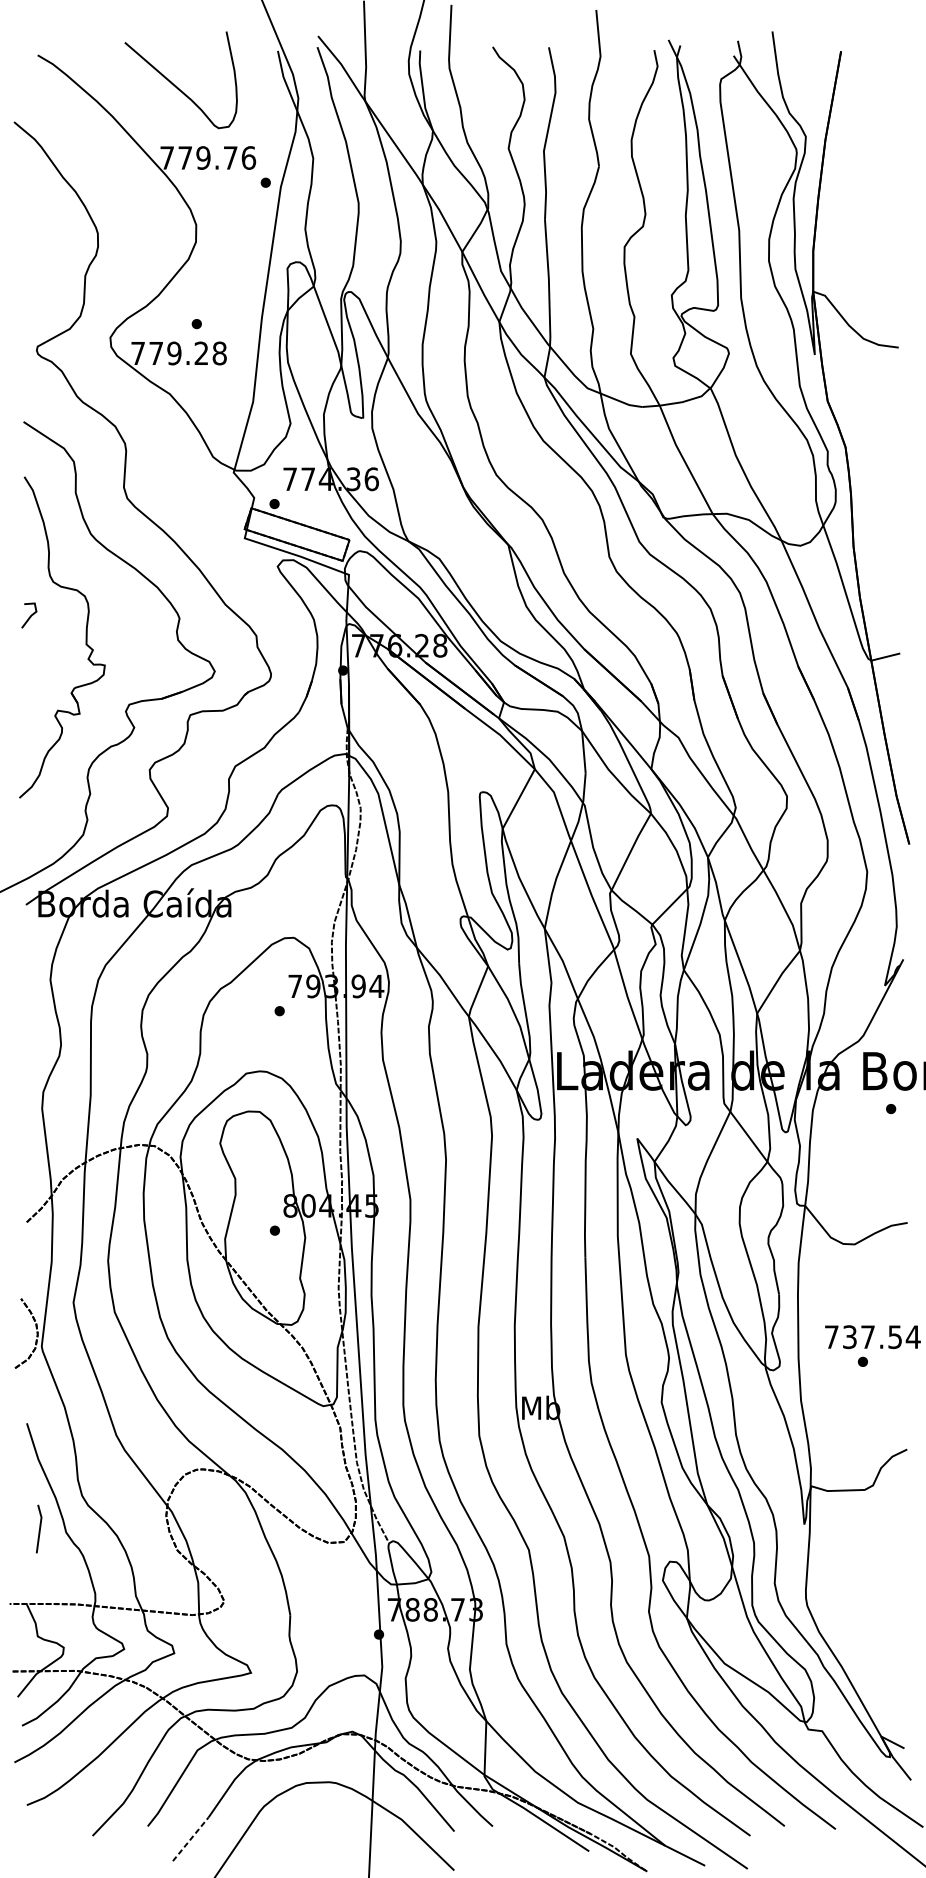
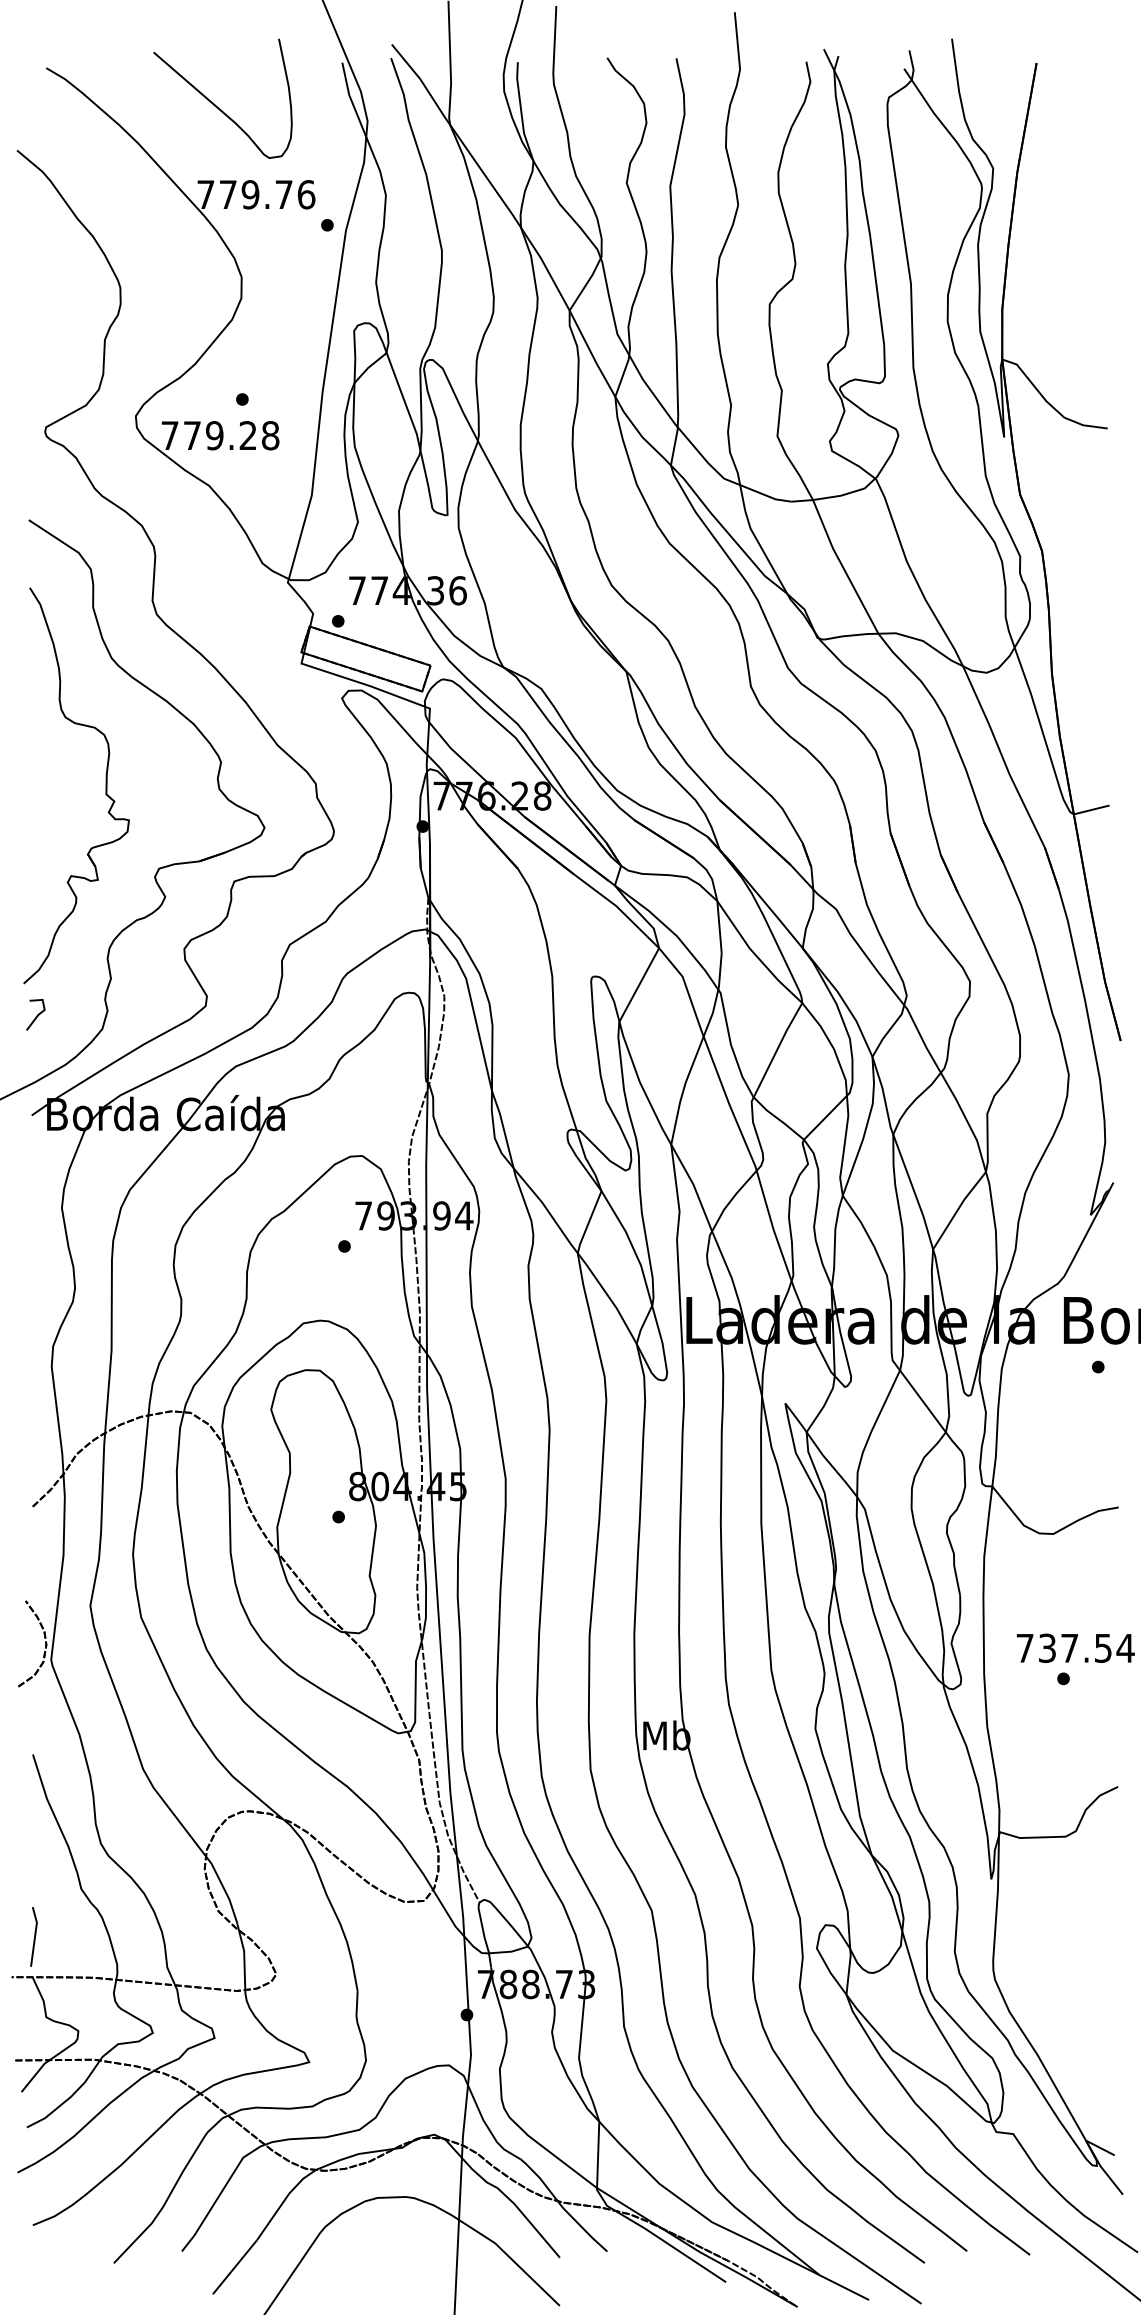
line: (29, 616) -> (36, 1015), moved
line: (39, 1528) -> (34, 1936), moved
line: (190, 1839) -> (234, 2267), dashed -> solid

